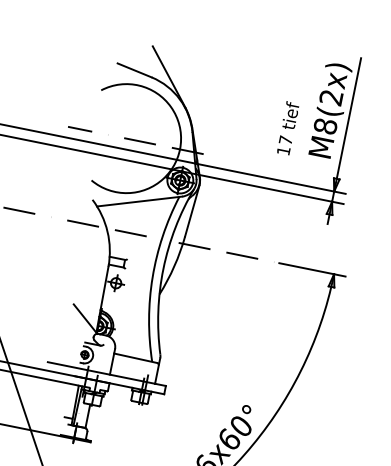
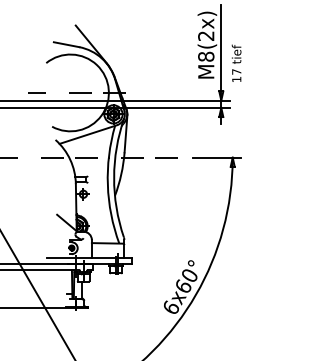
text: (288, 127) -> (236, 62), moved

